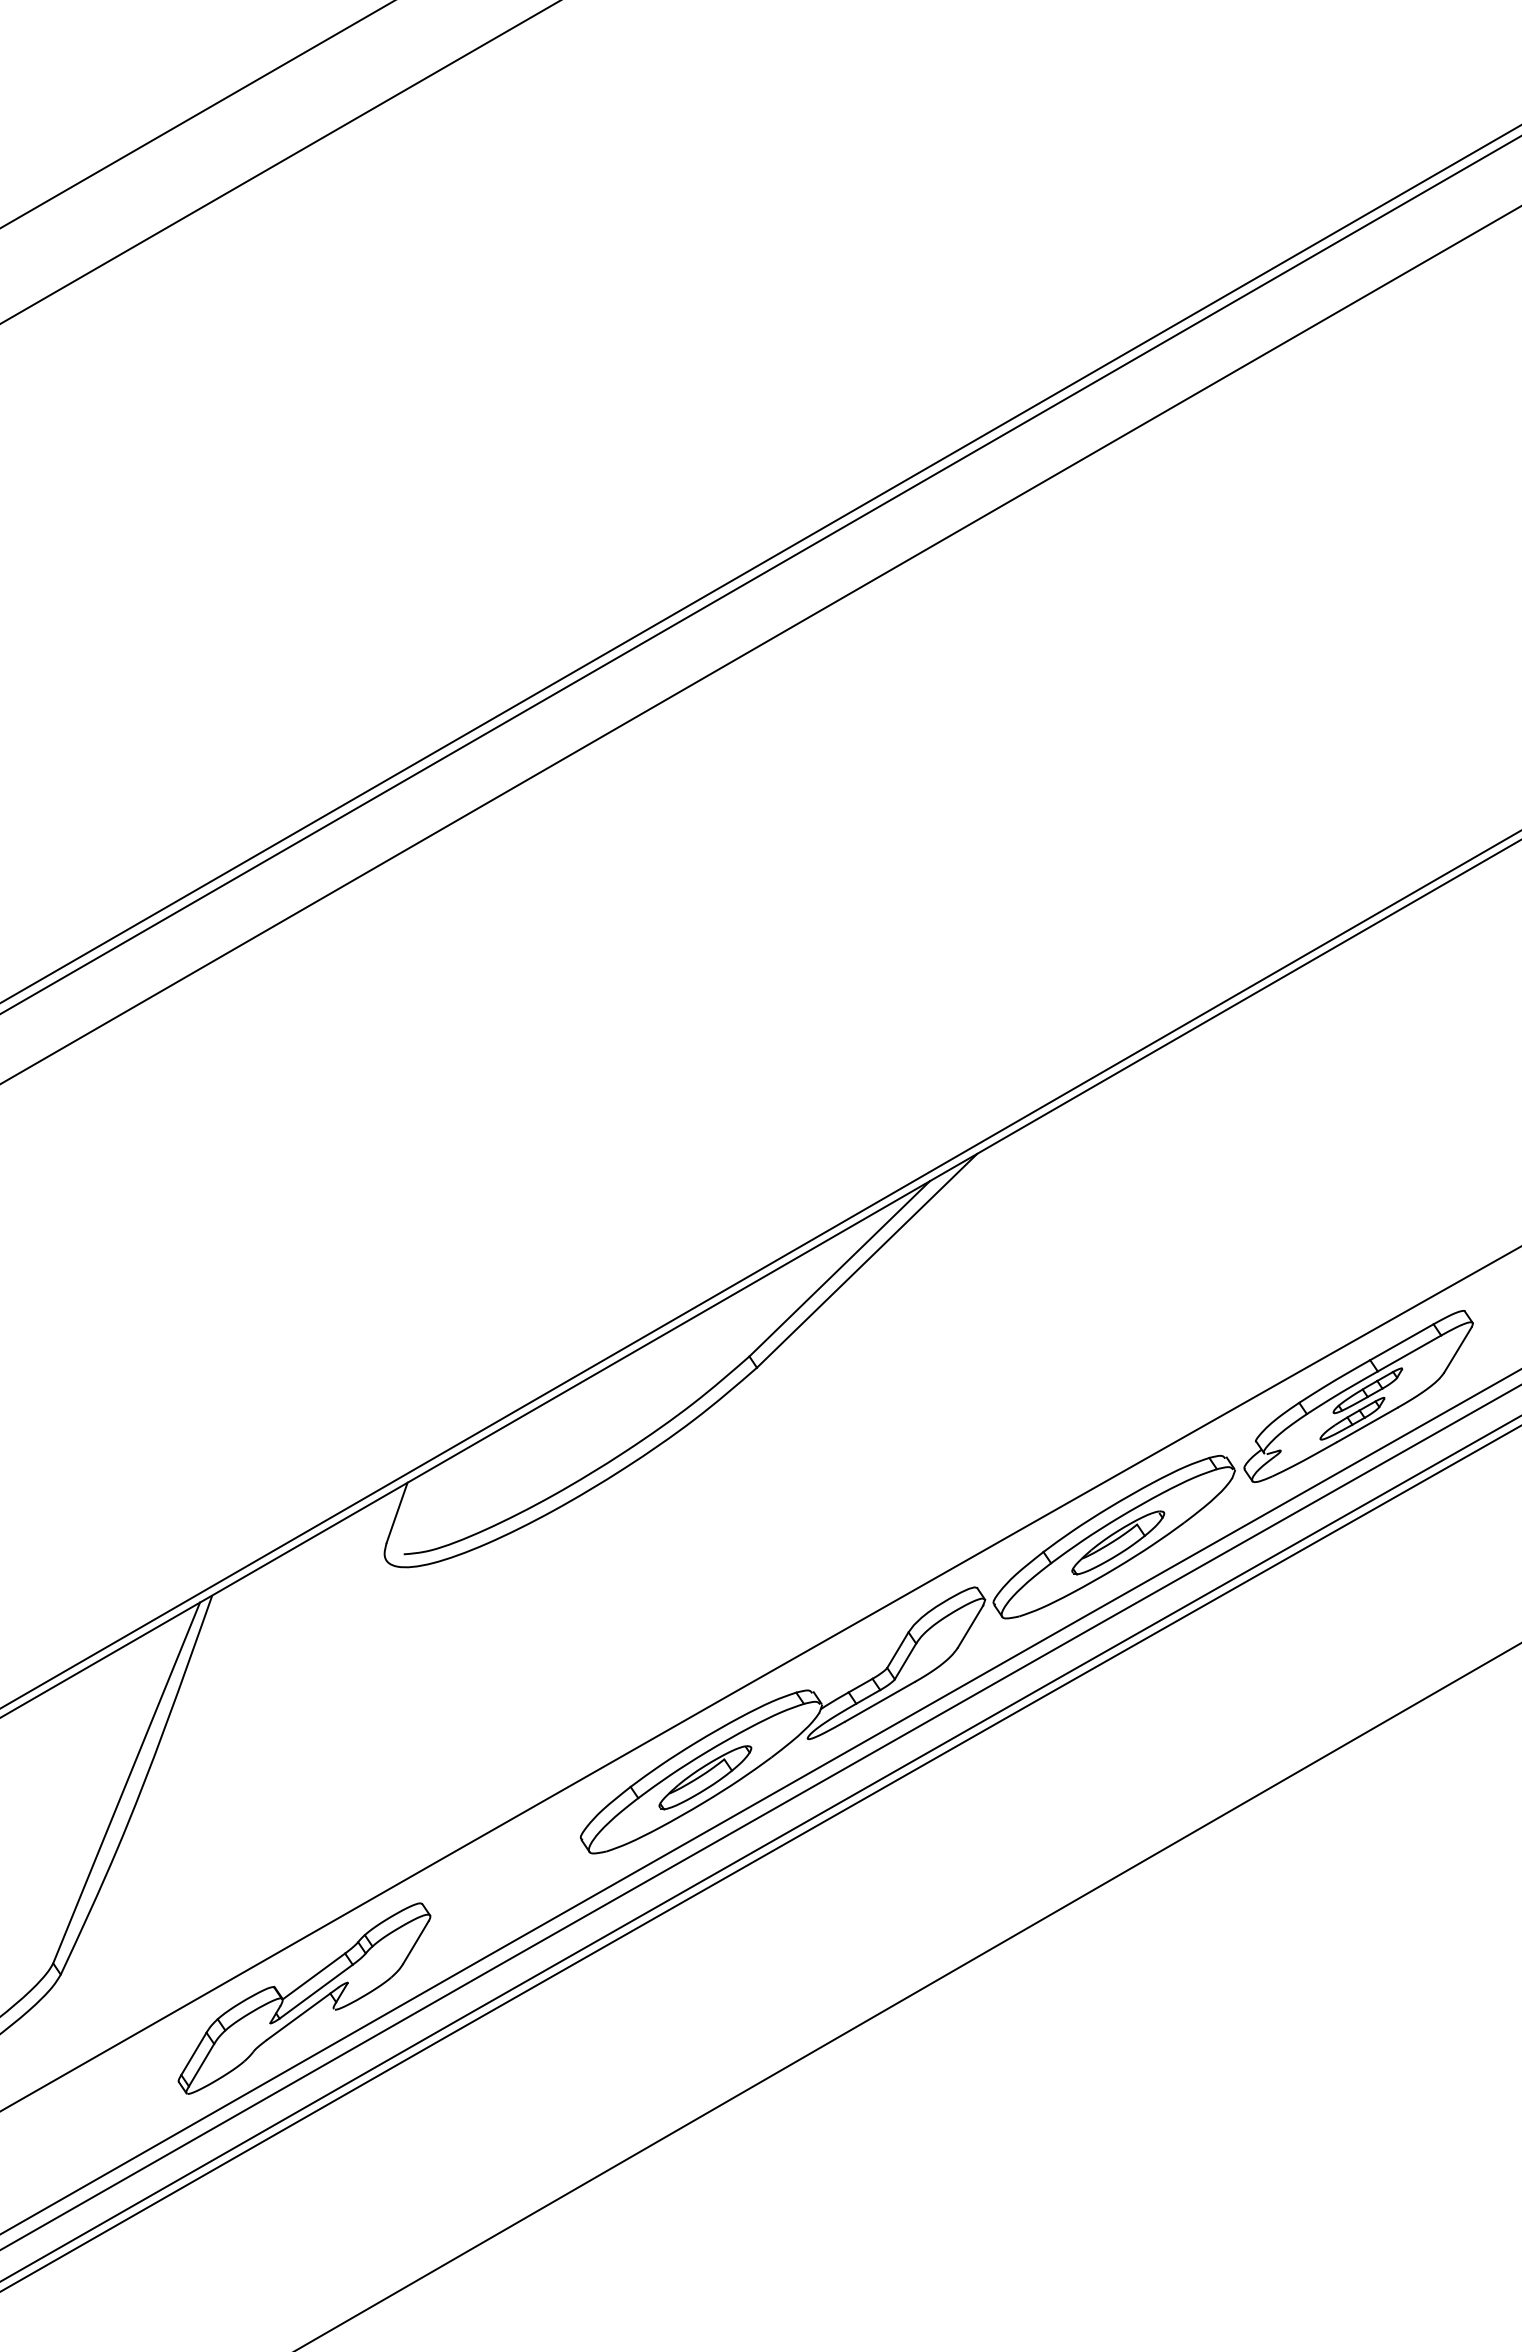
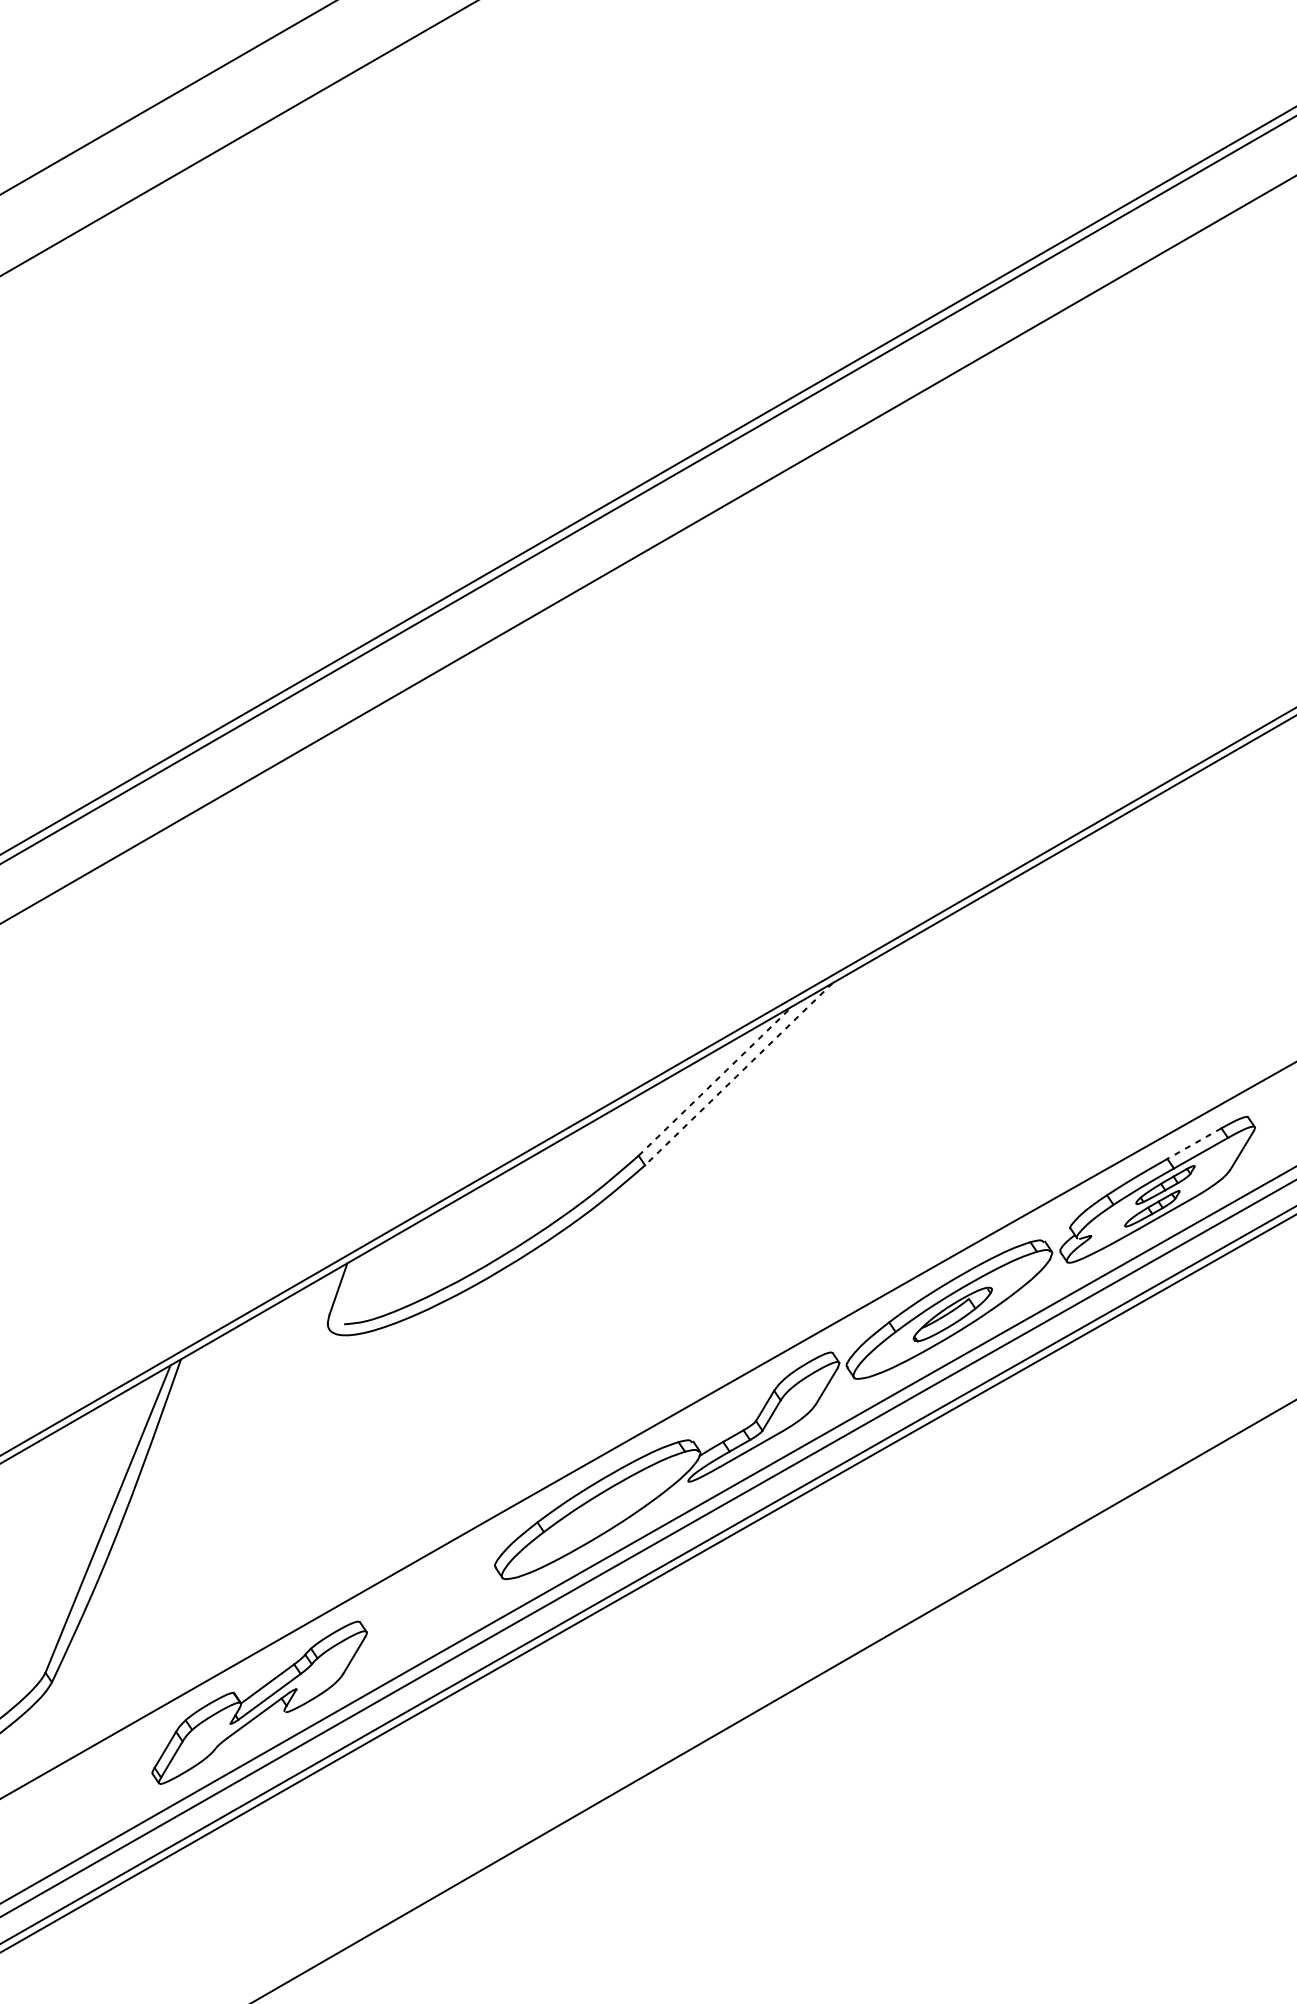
line: (867, 1260) -> (739, 1073), solid -> dashed
line: (839, 1268) -> (715, 1080), solid -> dashed
line: (1401, 1342) -> (1194, 1143), solid -> dashed
part: (705, 1777) -> (601, 1514), removed

